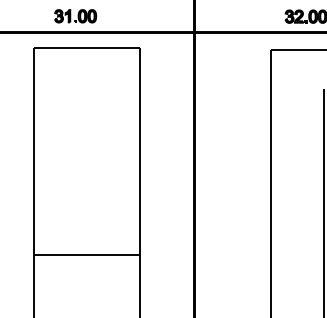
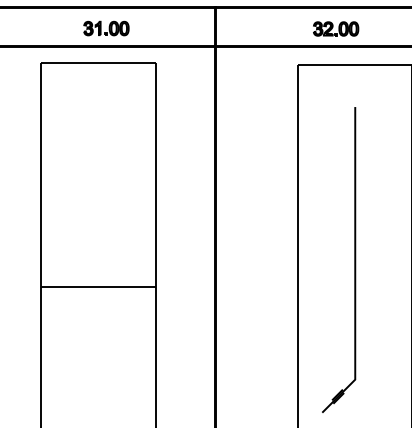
part: (75, 16) -> (106, 28), moved

